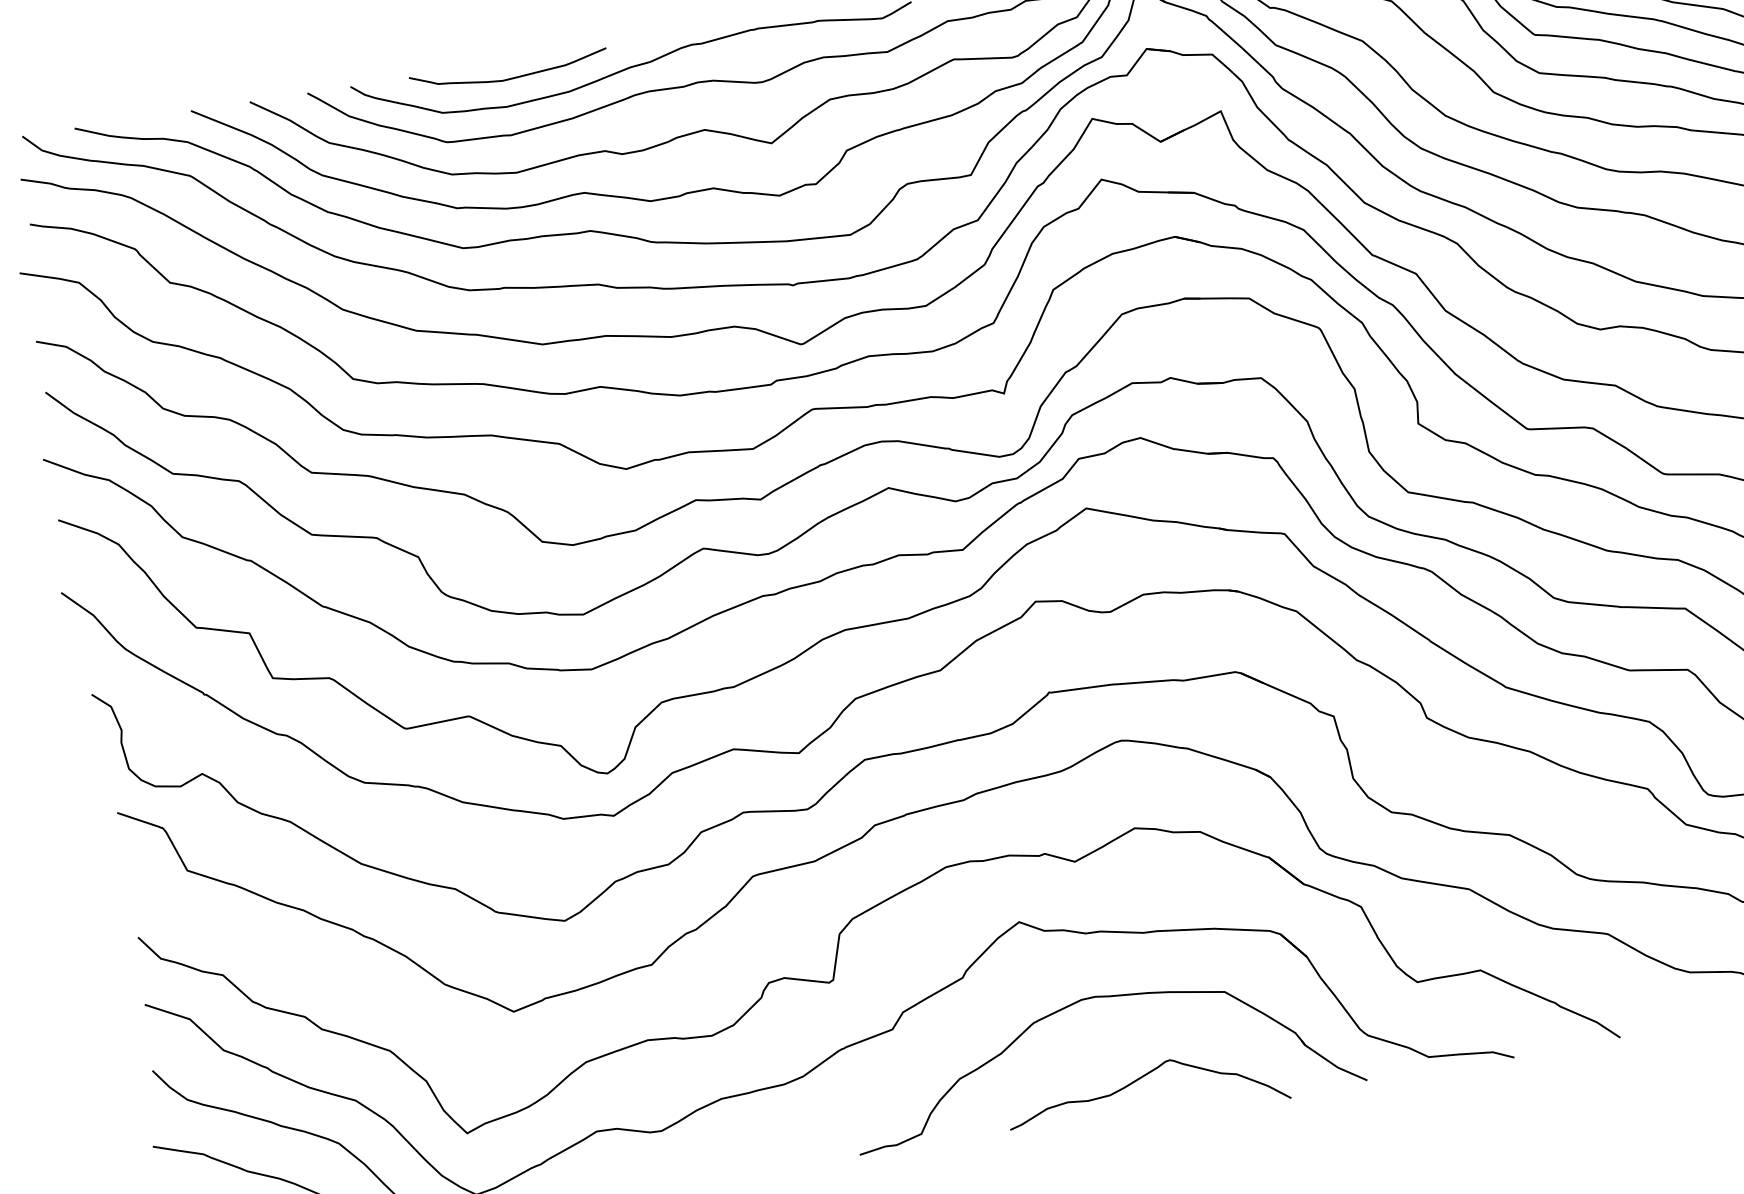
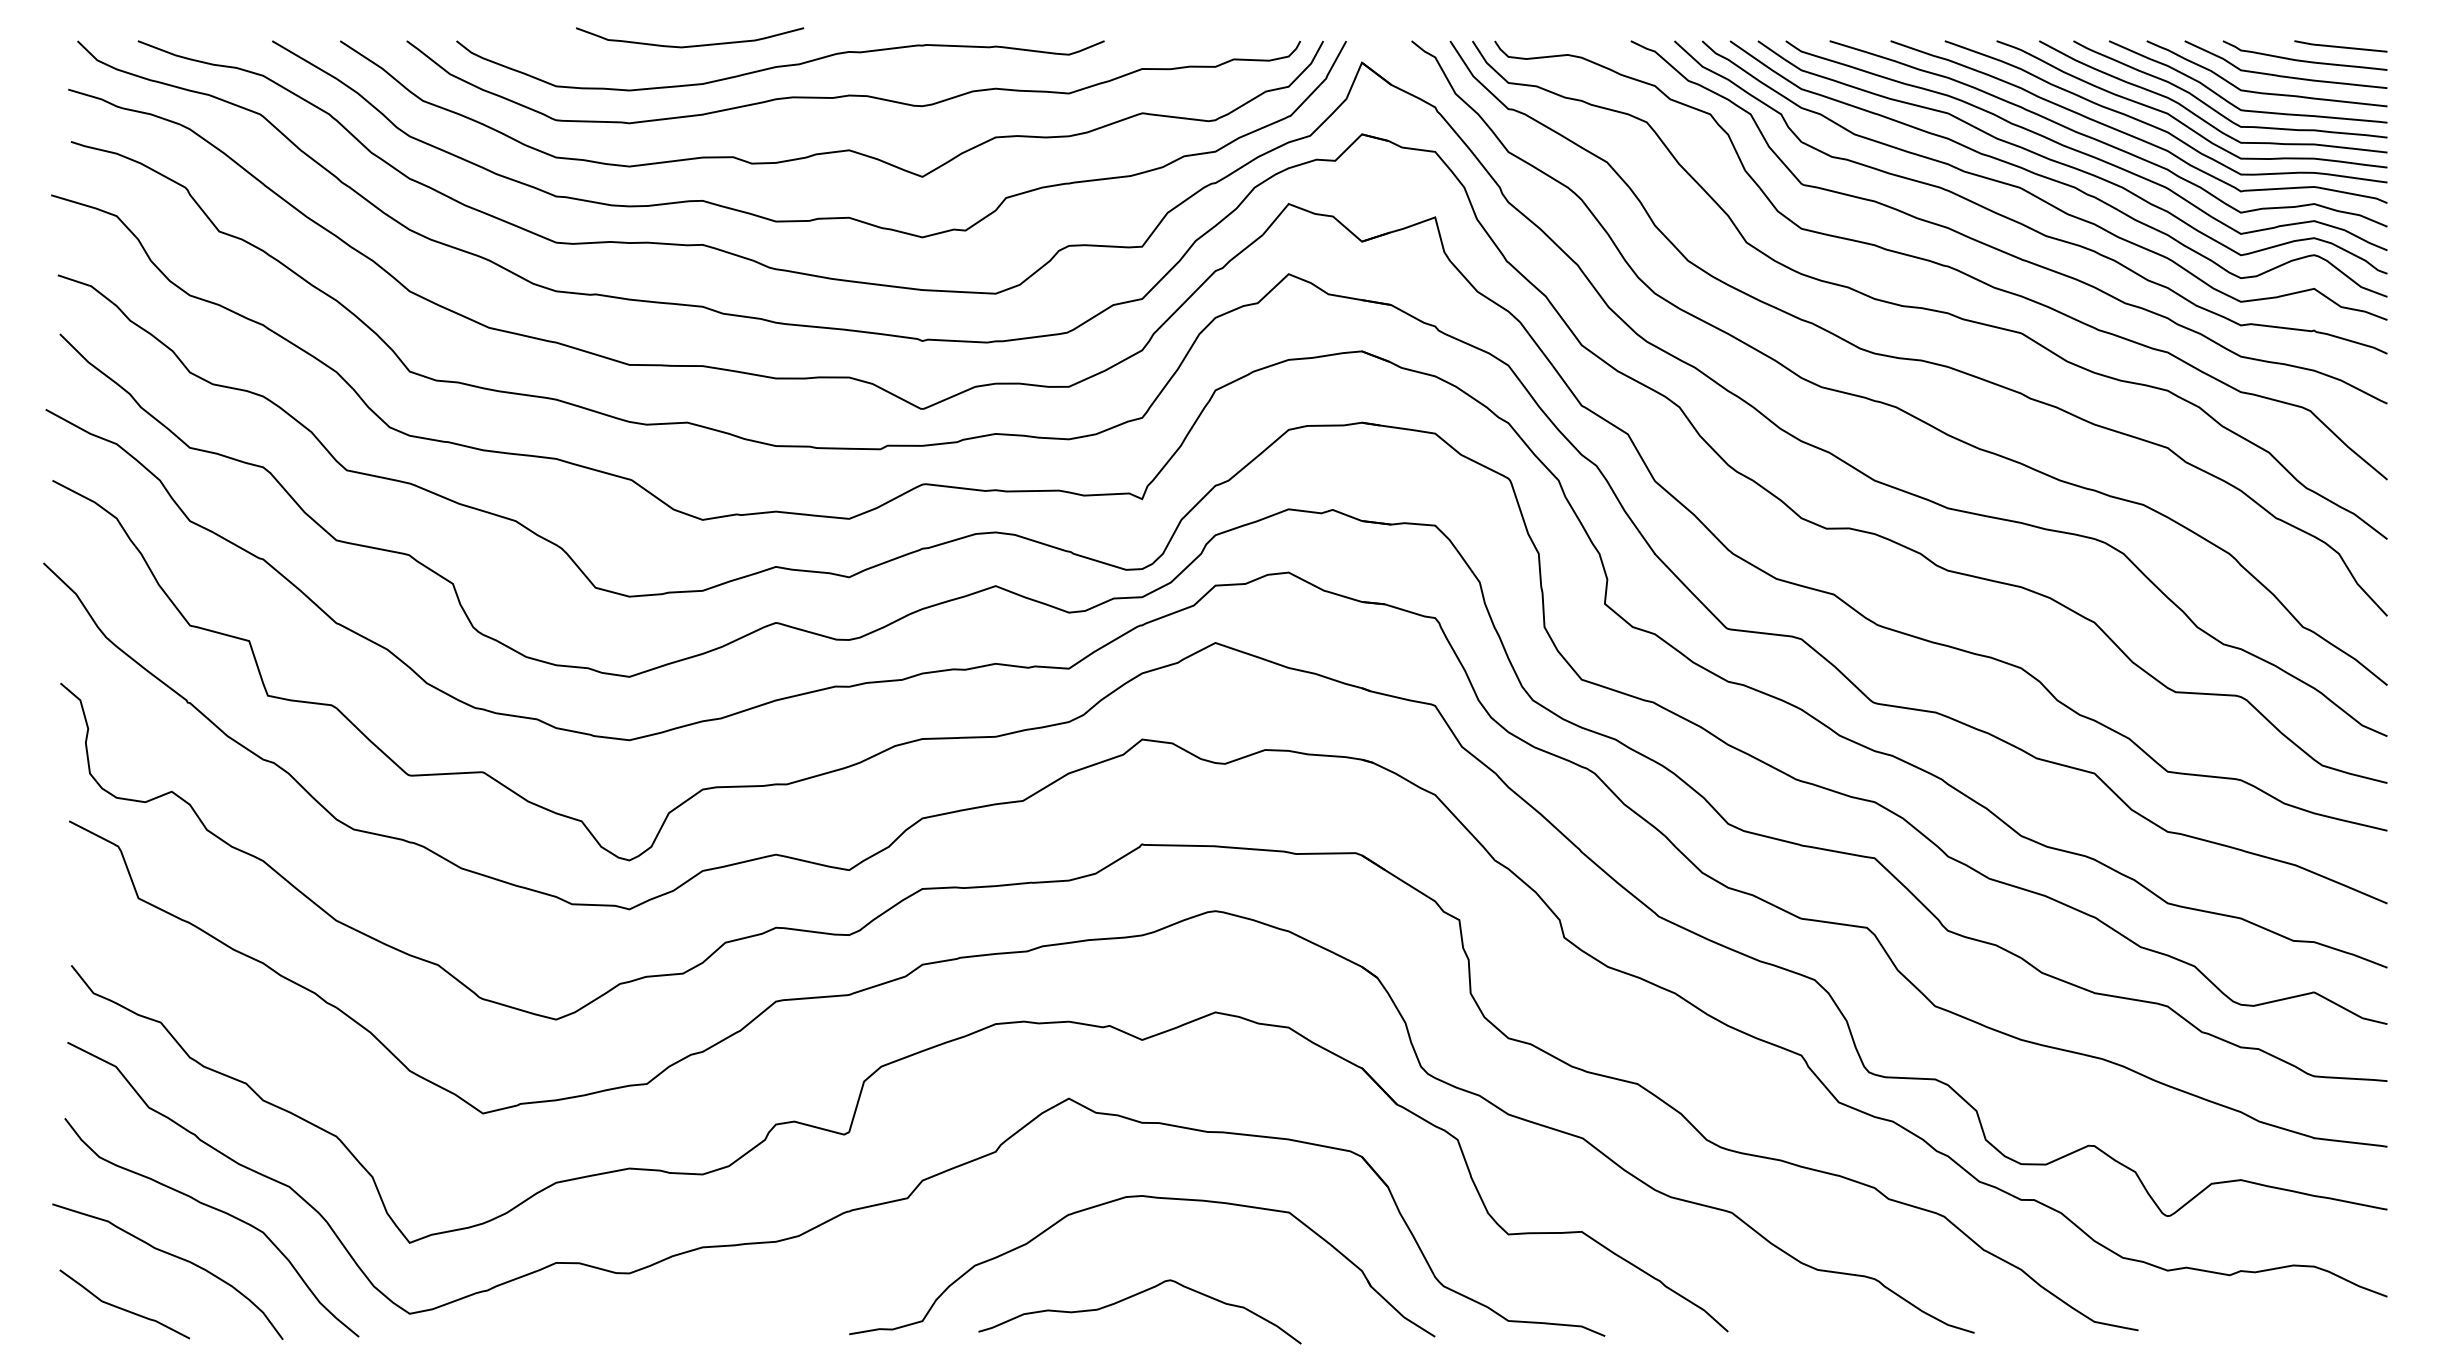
curve: (510, 78) -> (690, 45), moved
curve: (1139, 1080) -> (1132, 1297), moved

